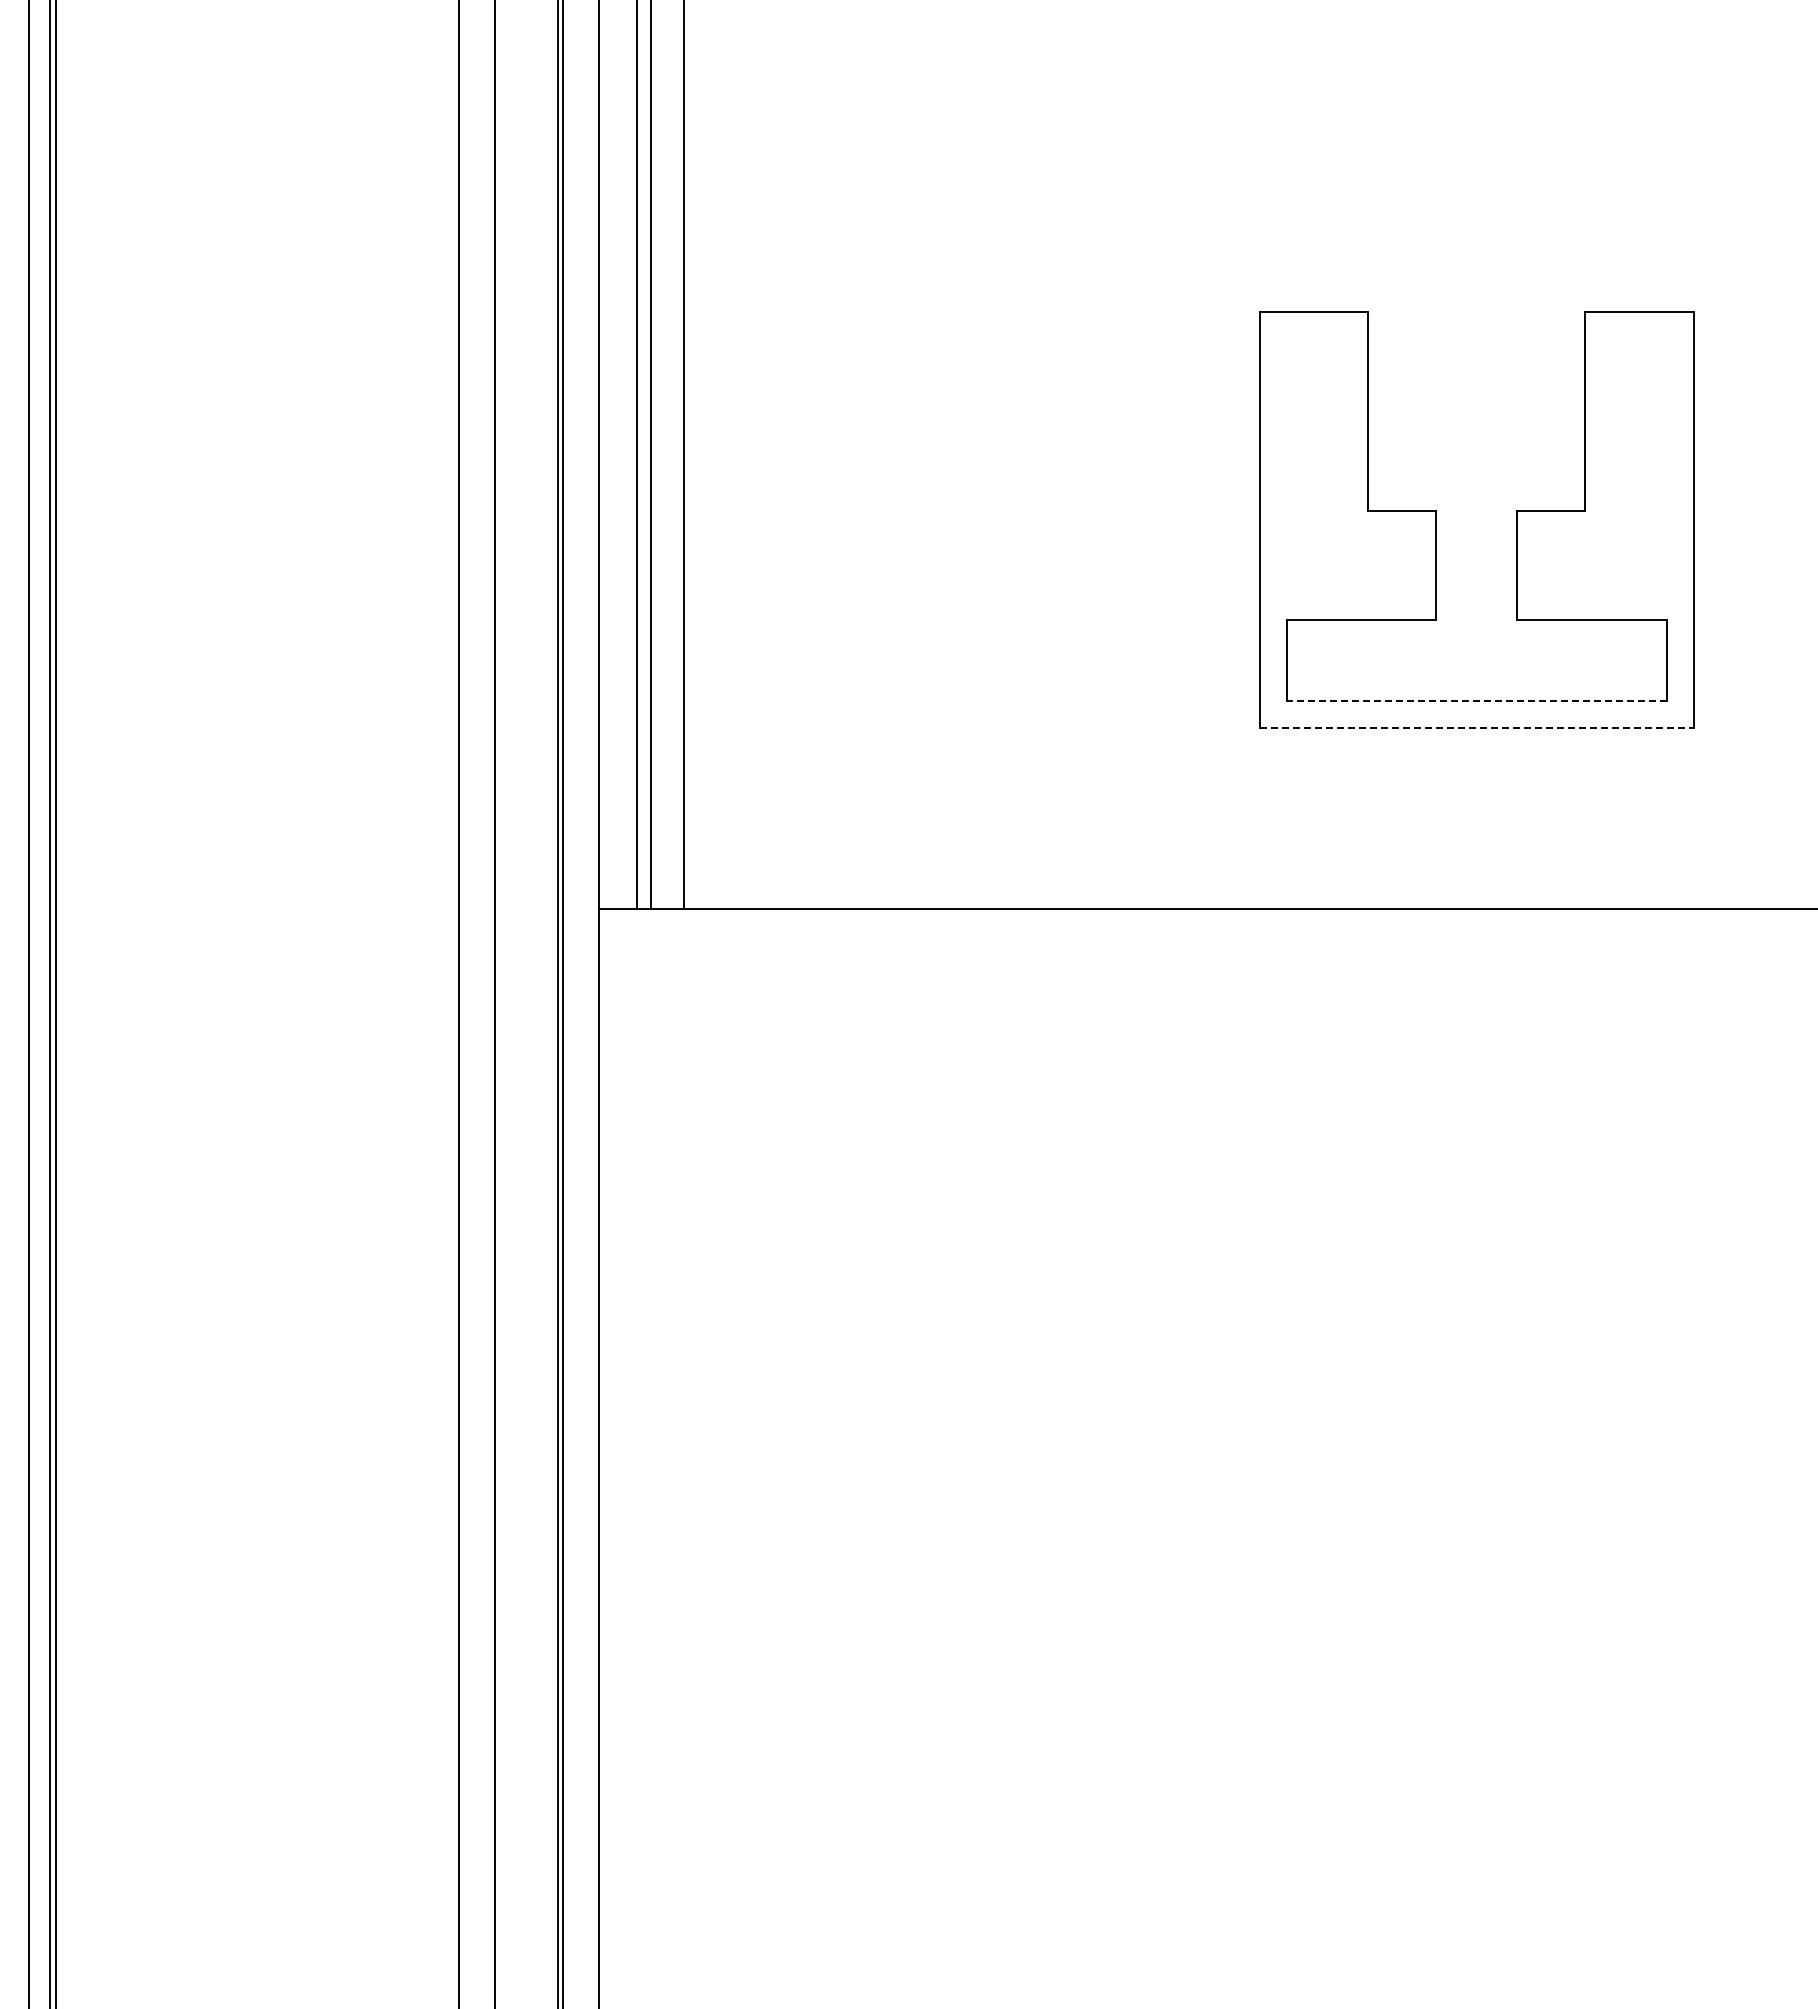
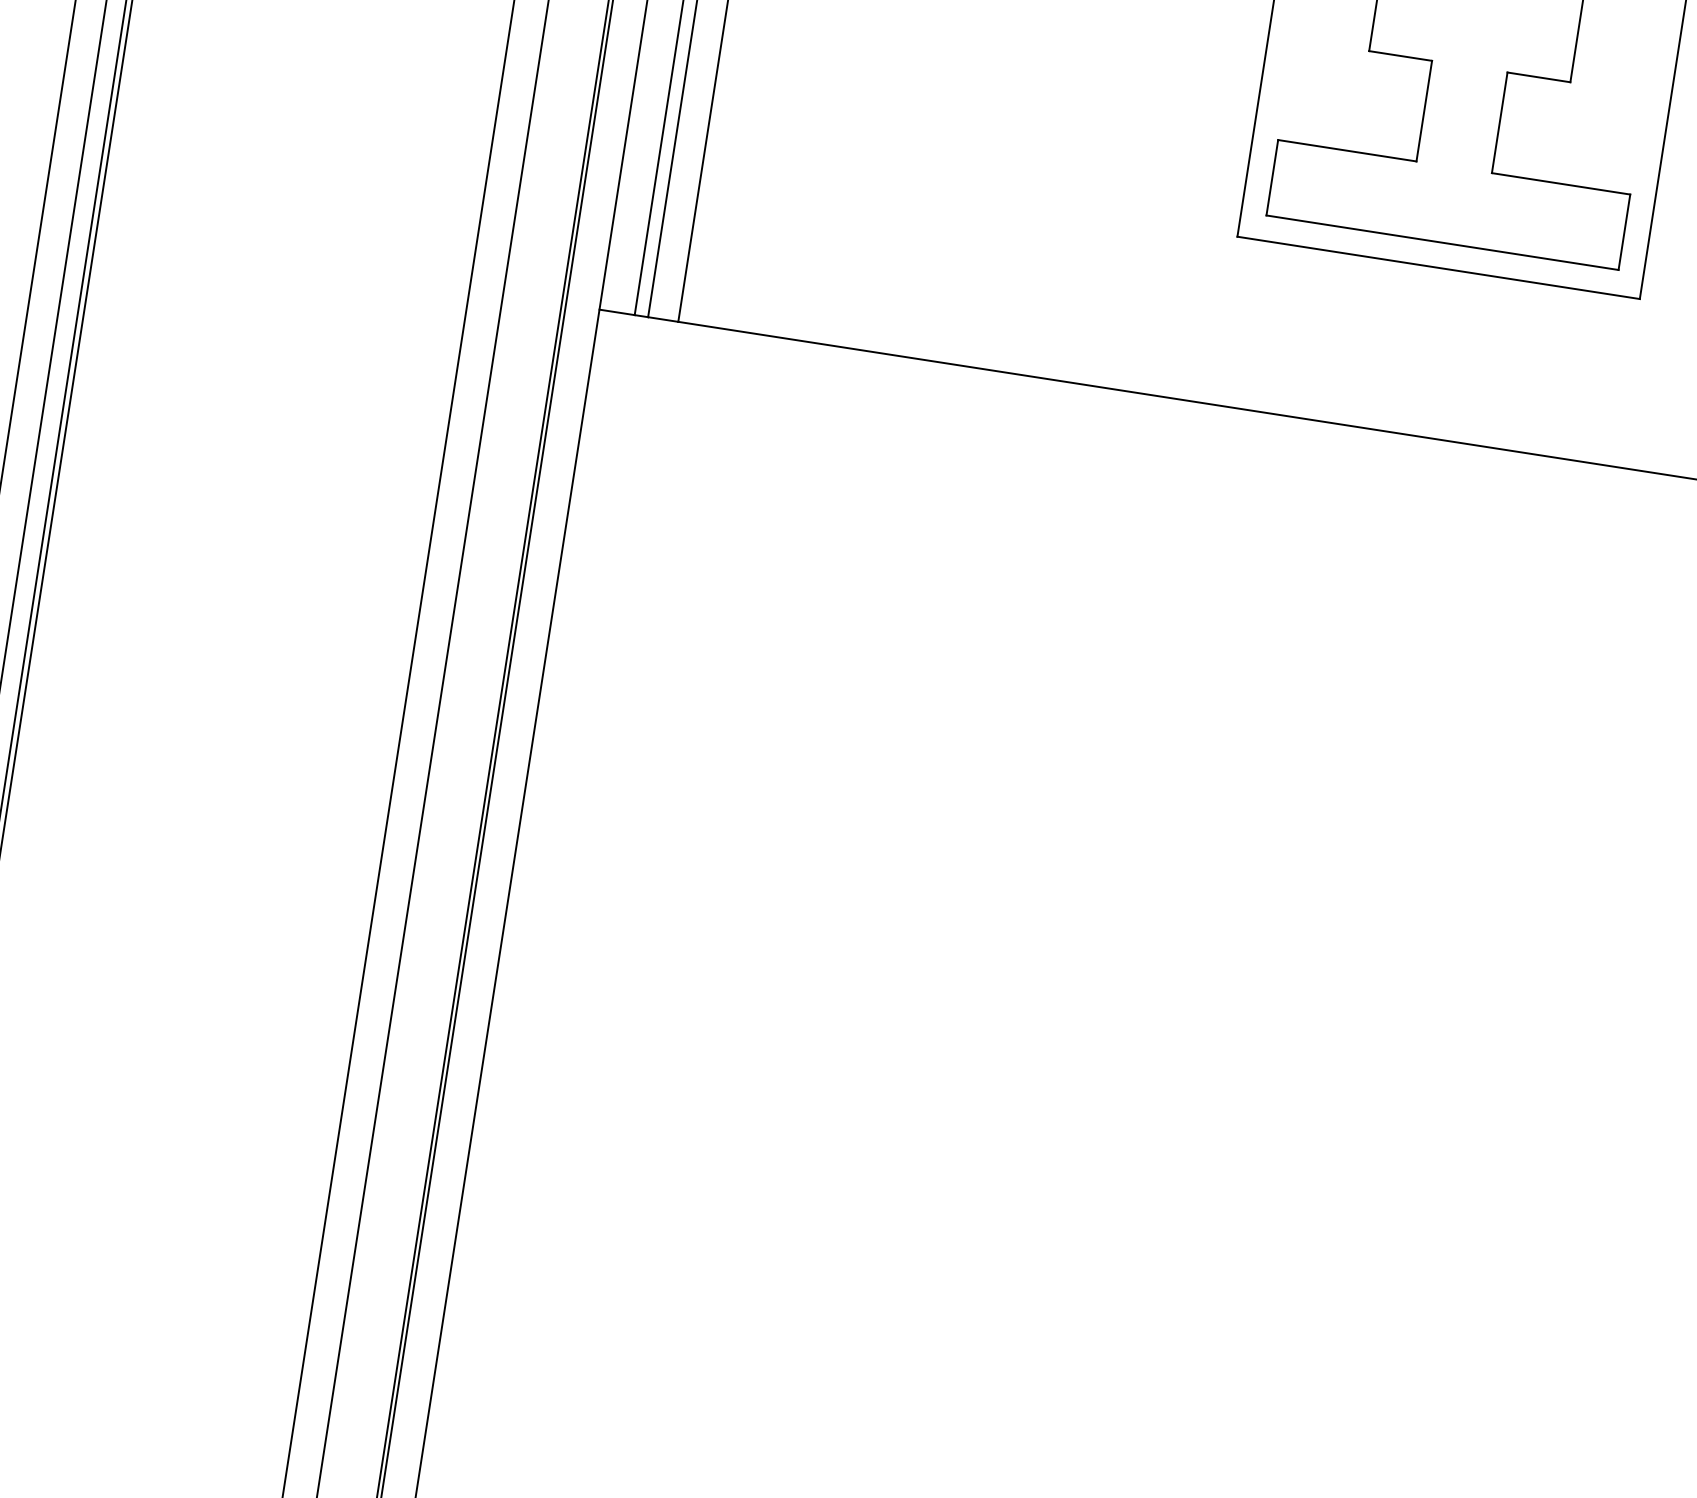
line: (1476, 701) -> (1442, 242), dashed -> solid
line: (1477, 728) -> (1439, 268), dashed -> solid

